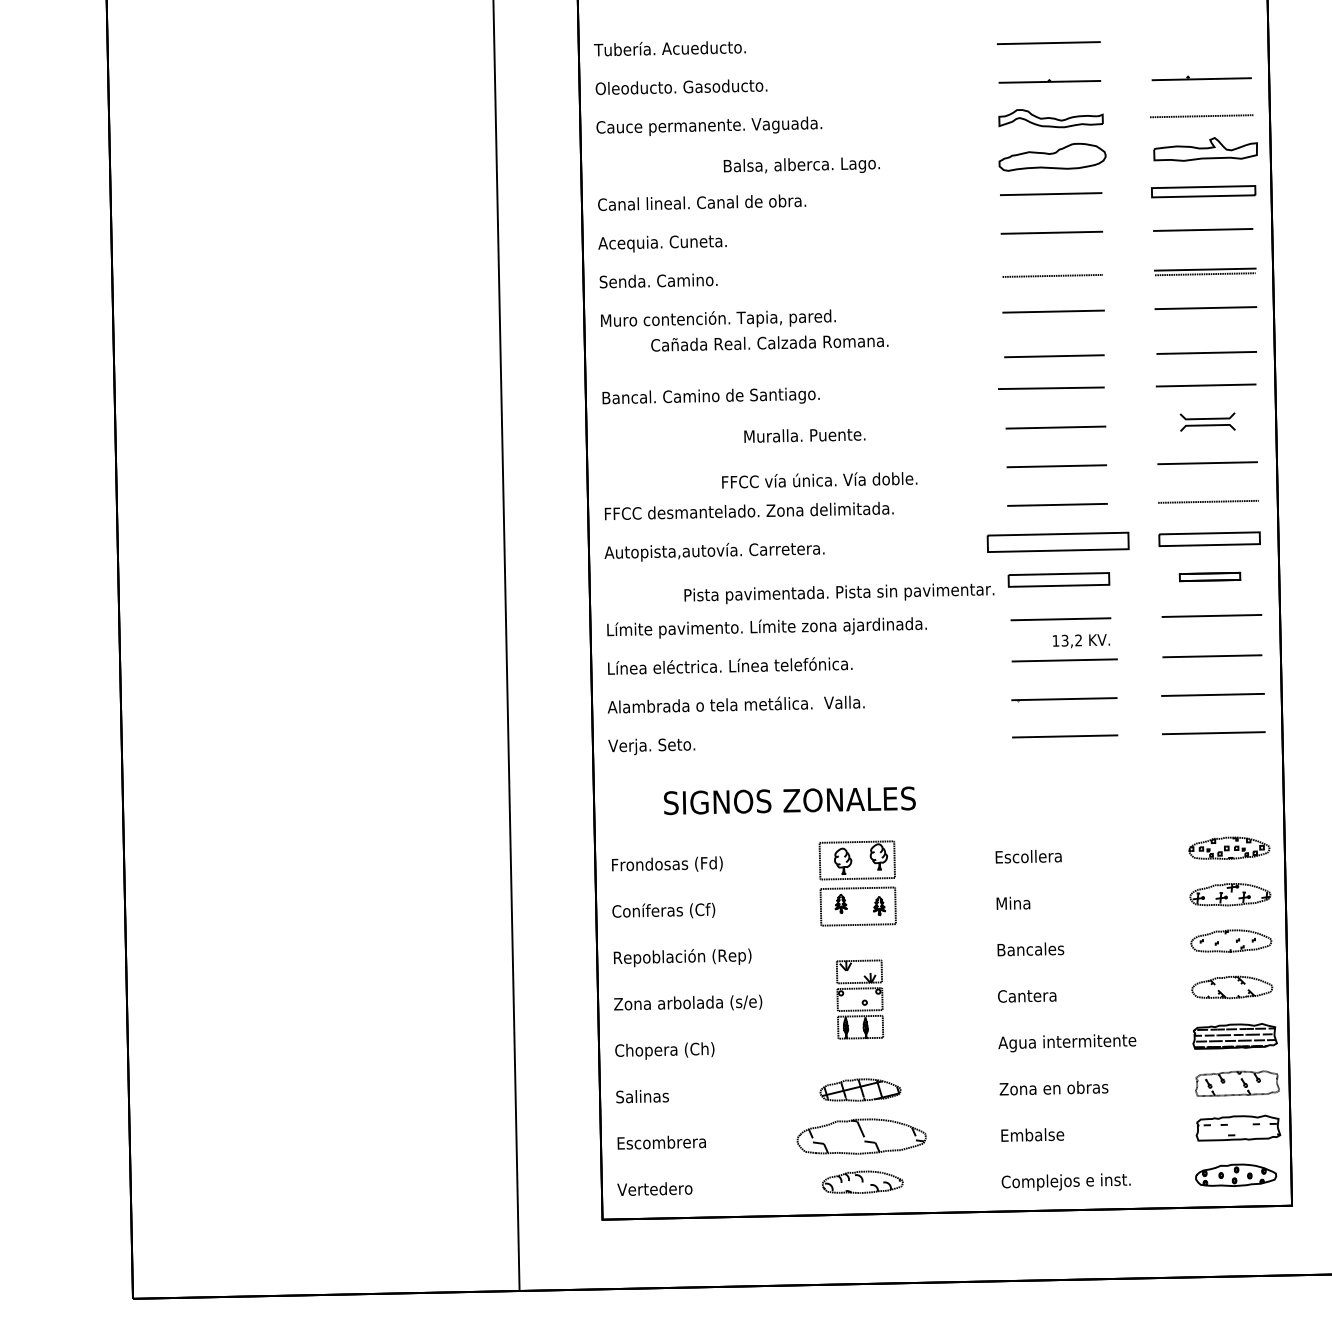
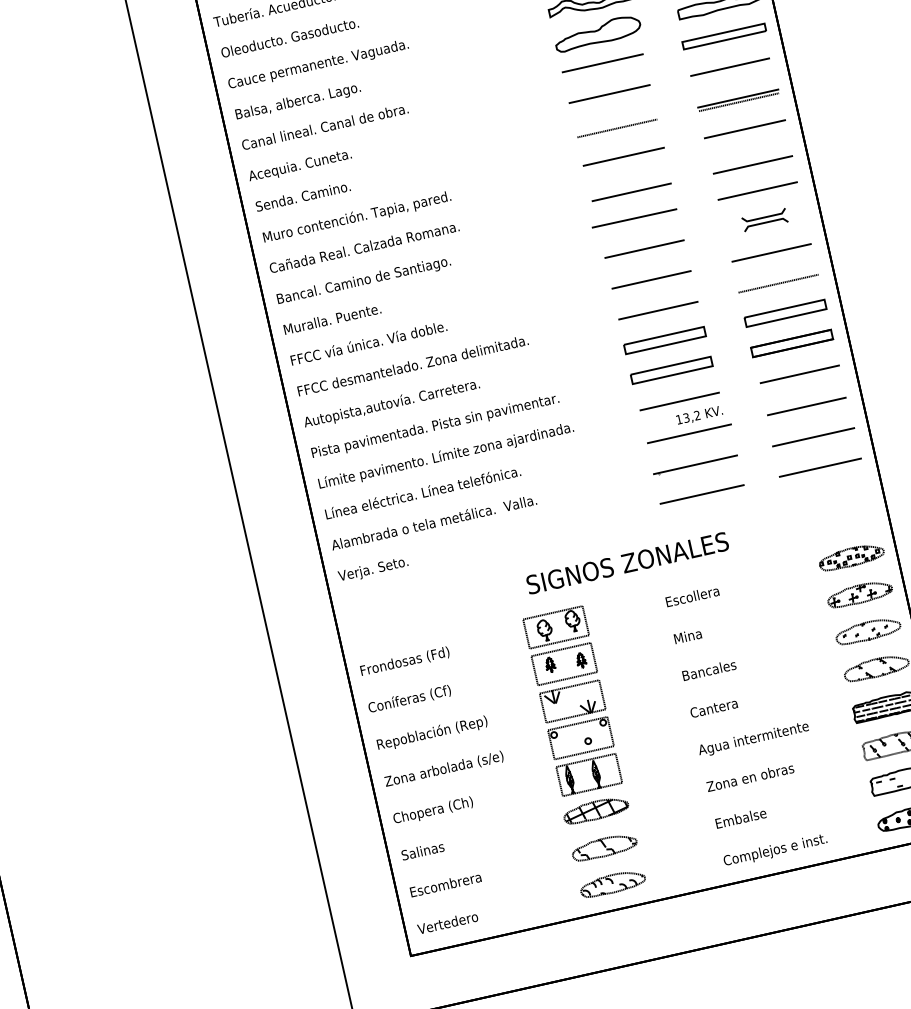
text: (801, 165) -> (297, 101), moved
text: (769, 343) -> (364, 247), moved
text: (804, 435) -> (332, 319), moved
text: (819, 480) -> (368, 343), moved
part: (1057, 542) -> (664, 340), size x0.71
part: (1209, 576) -> (791, 343), size x1.67
text: (839, 593) -> (435, 426), moved
text: (789, 800) -> (627, 563), moved
part: (859, 999) -> (580, 738), size x1.67
part: (861, 1136) -> (604, 847), size x0.62

